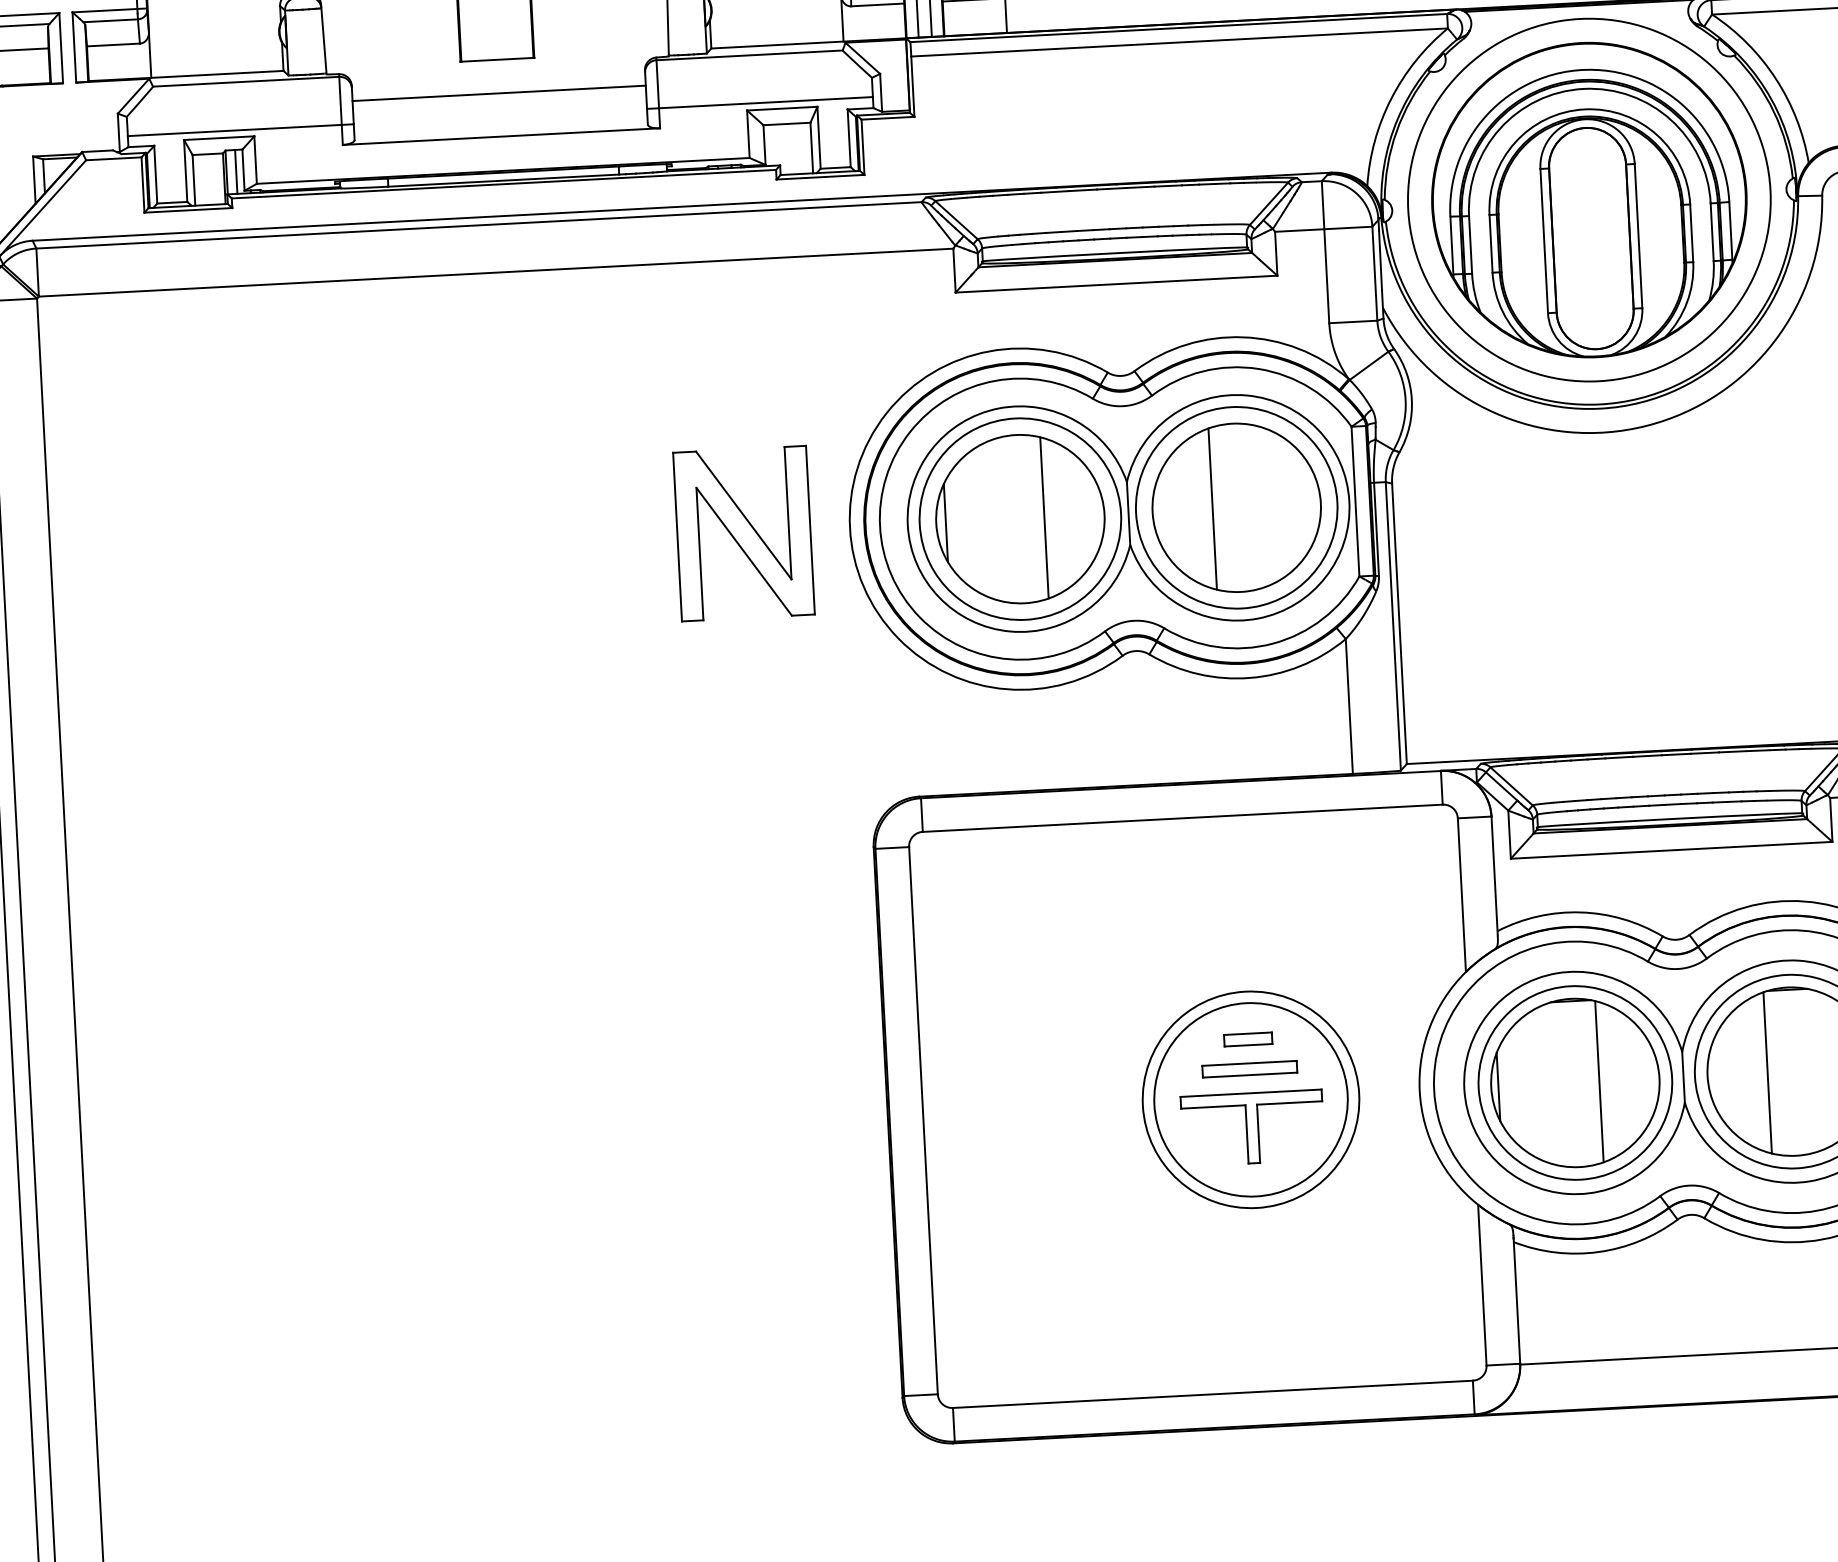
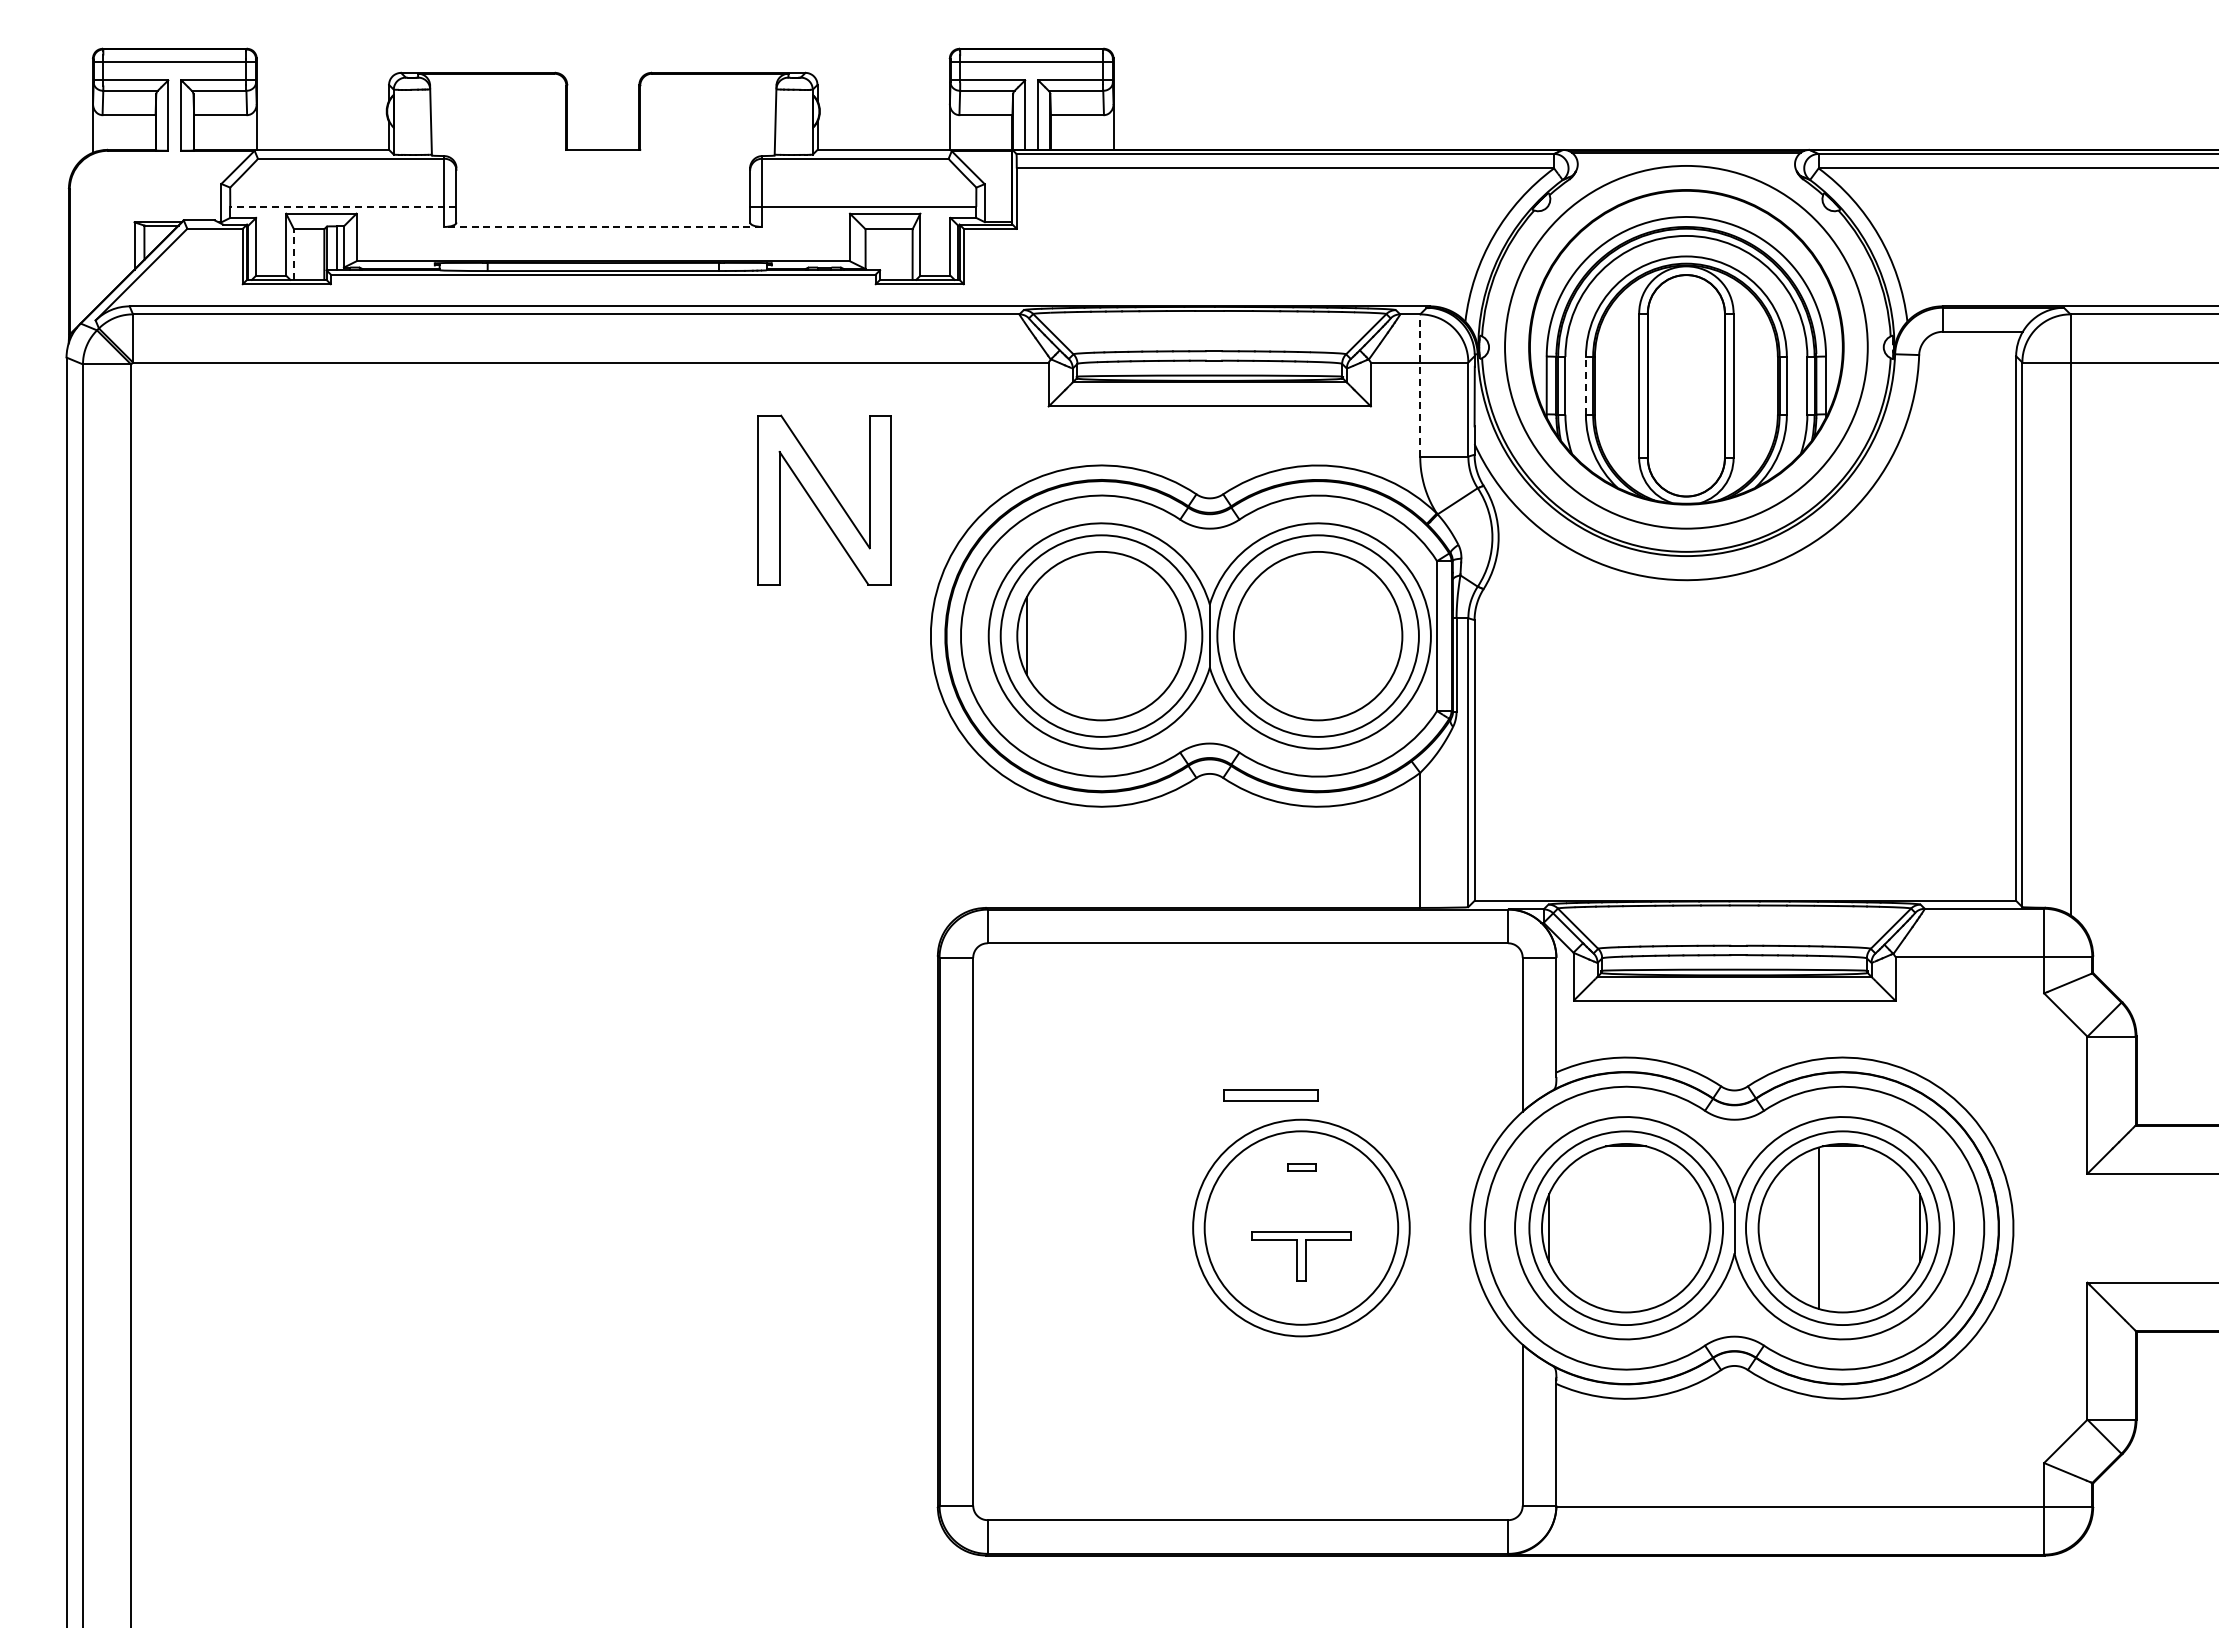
line: (499, 93) -> (603, 183), removed
line: (239, 129) -> (342, 206), solid -> dashed
line: (501, 136) -> (603, 226), solid -> dashed
line: (193, 180) -> (293, 254), solid -> dashed
line: (1490, 243) -> (1585, 385), solid -> dashed
line: (1325, 252) -> (1420, 385), solid -> dashed
line: (1213, 508) -> (1294, 635), removed
line: (1044, 517) -> (1125, 635), removed
part: (743, 533) -> (824, 499), moved
part: (1247, 1039) -> (1301, 1167), size x0.6
part: (1249, 1069) -> (1270, 1095), moved
line: (1599, 1081) -> (1650, 1227), removed
part: (1252, 1128) -> (1301, 1256), size x0.7

